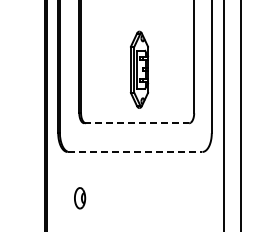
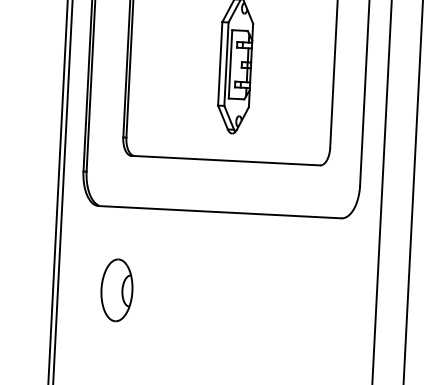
line: (137, 123) -> (227, 161), dashed -> solid
line: (135, 151) -> (221, 211), dashed -> solid
part: (79, 198) -> (115, 290), size x1.67

